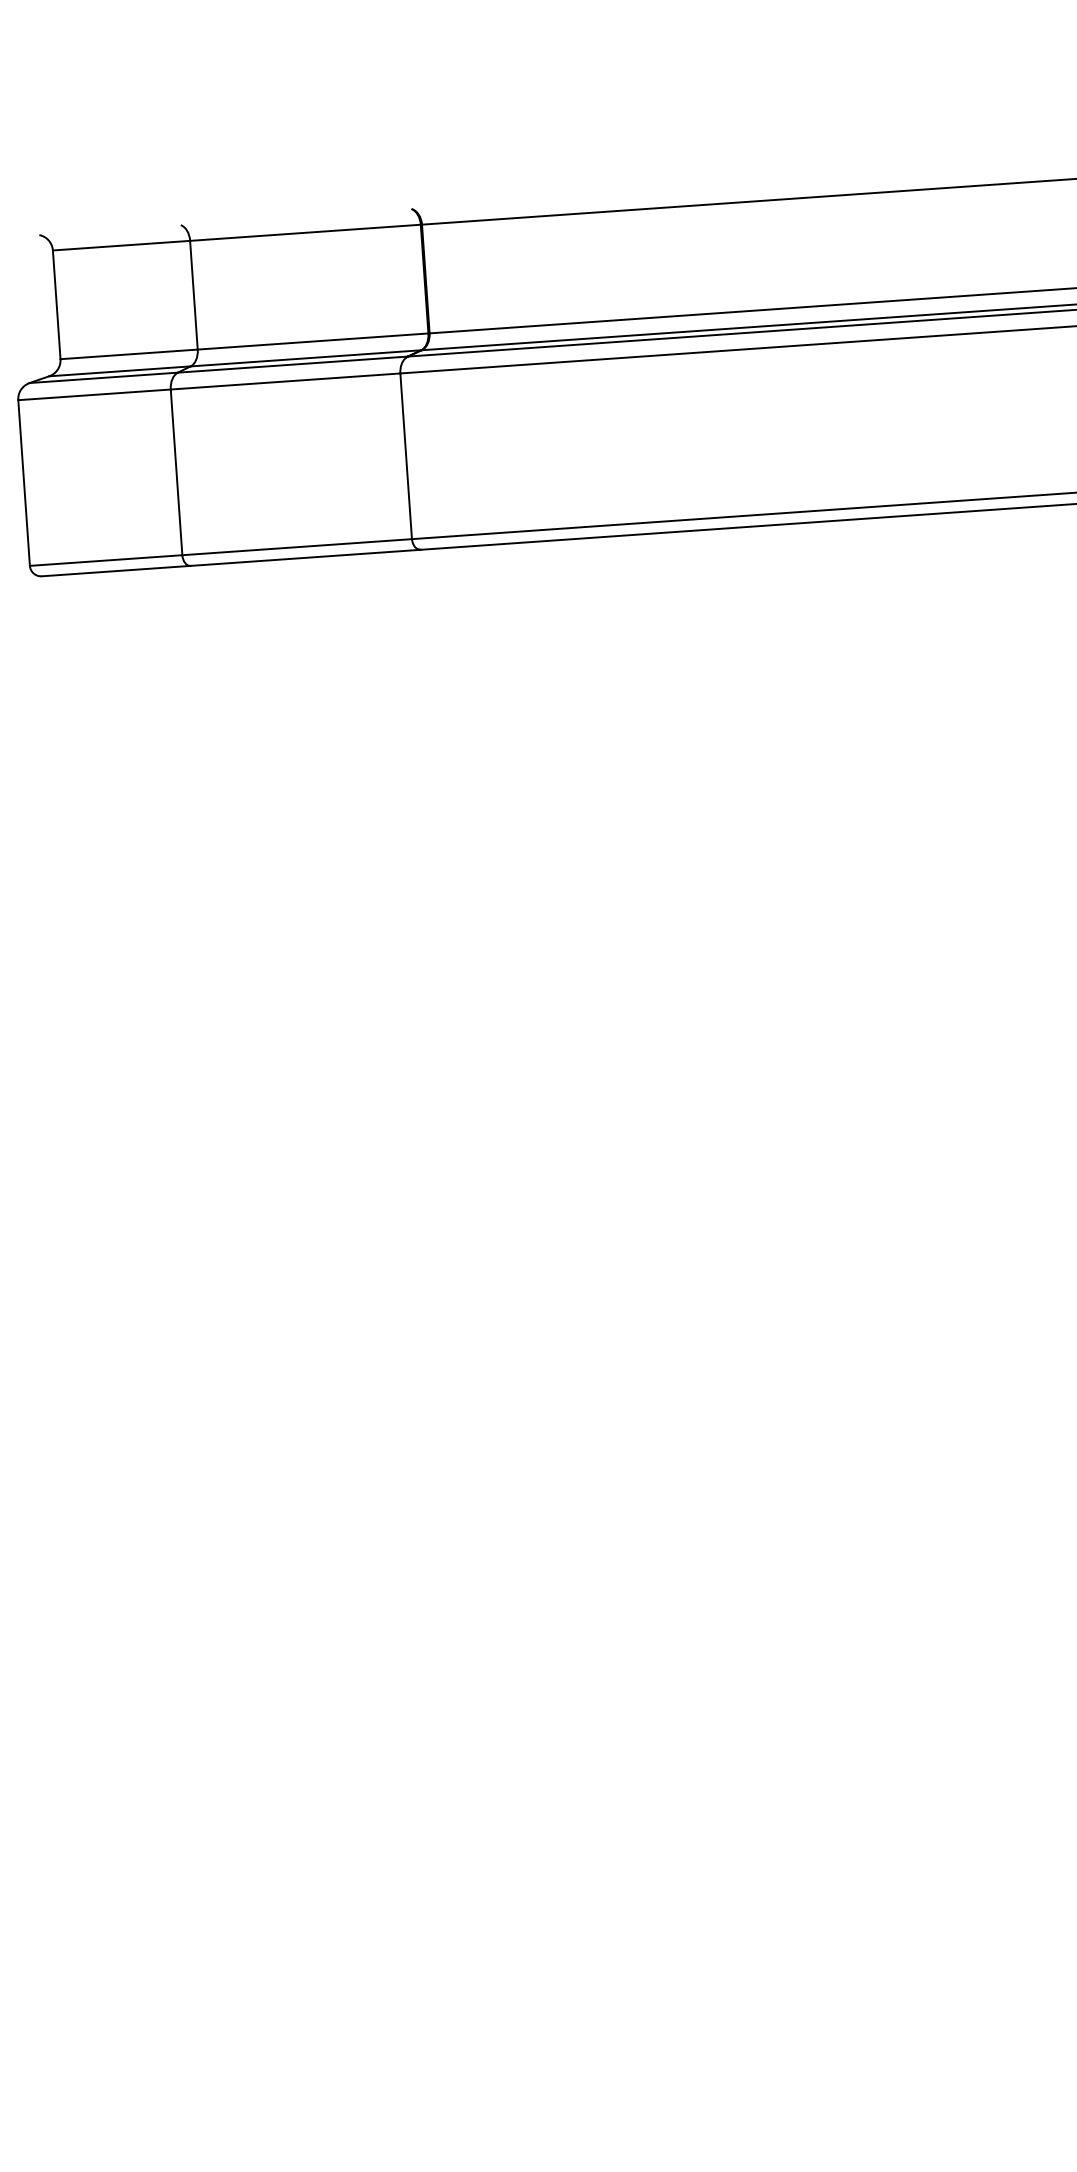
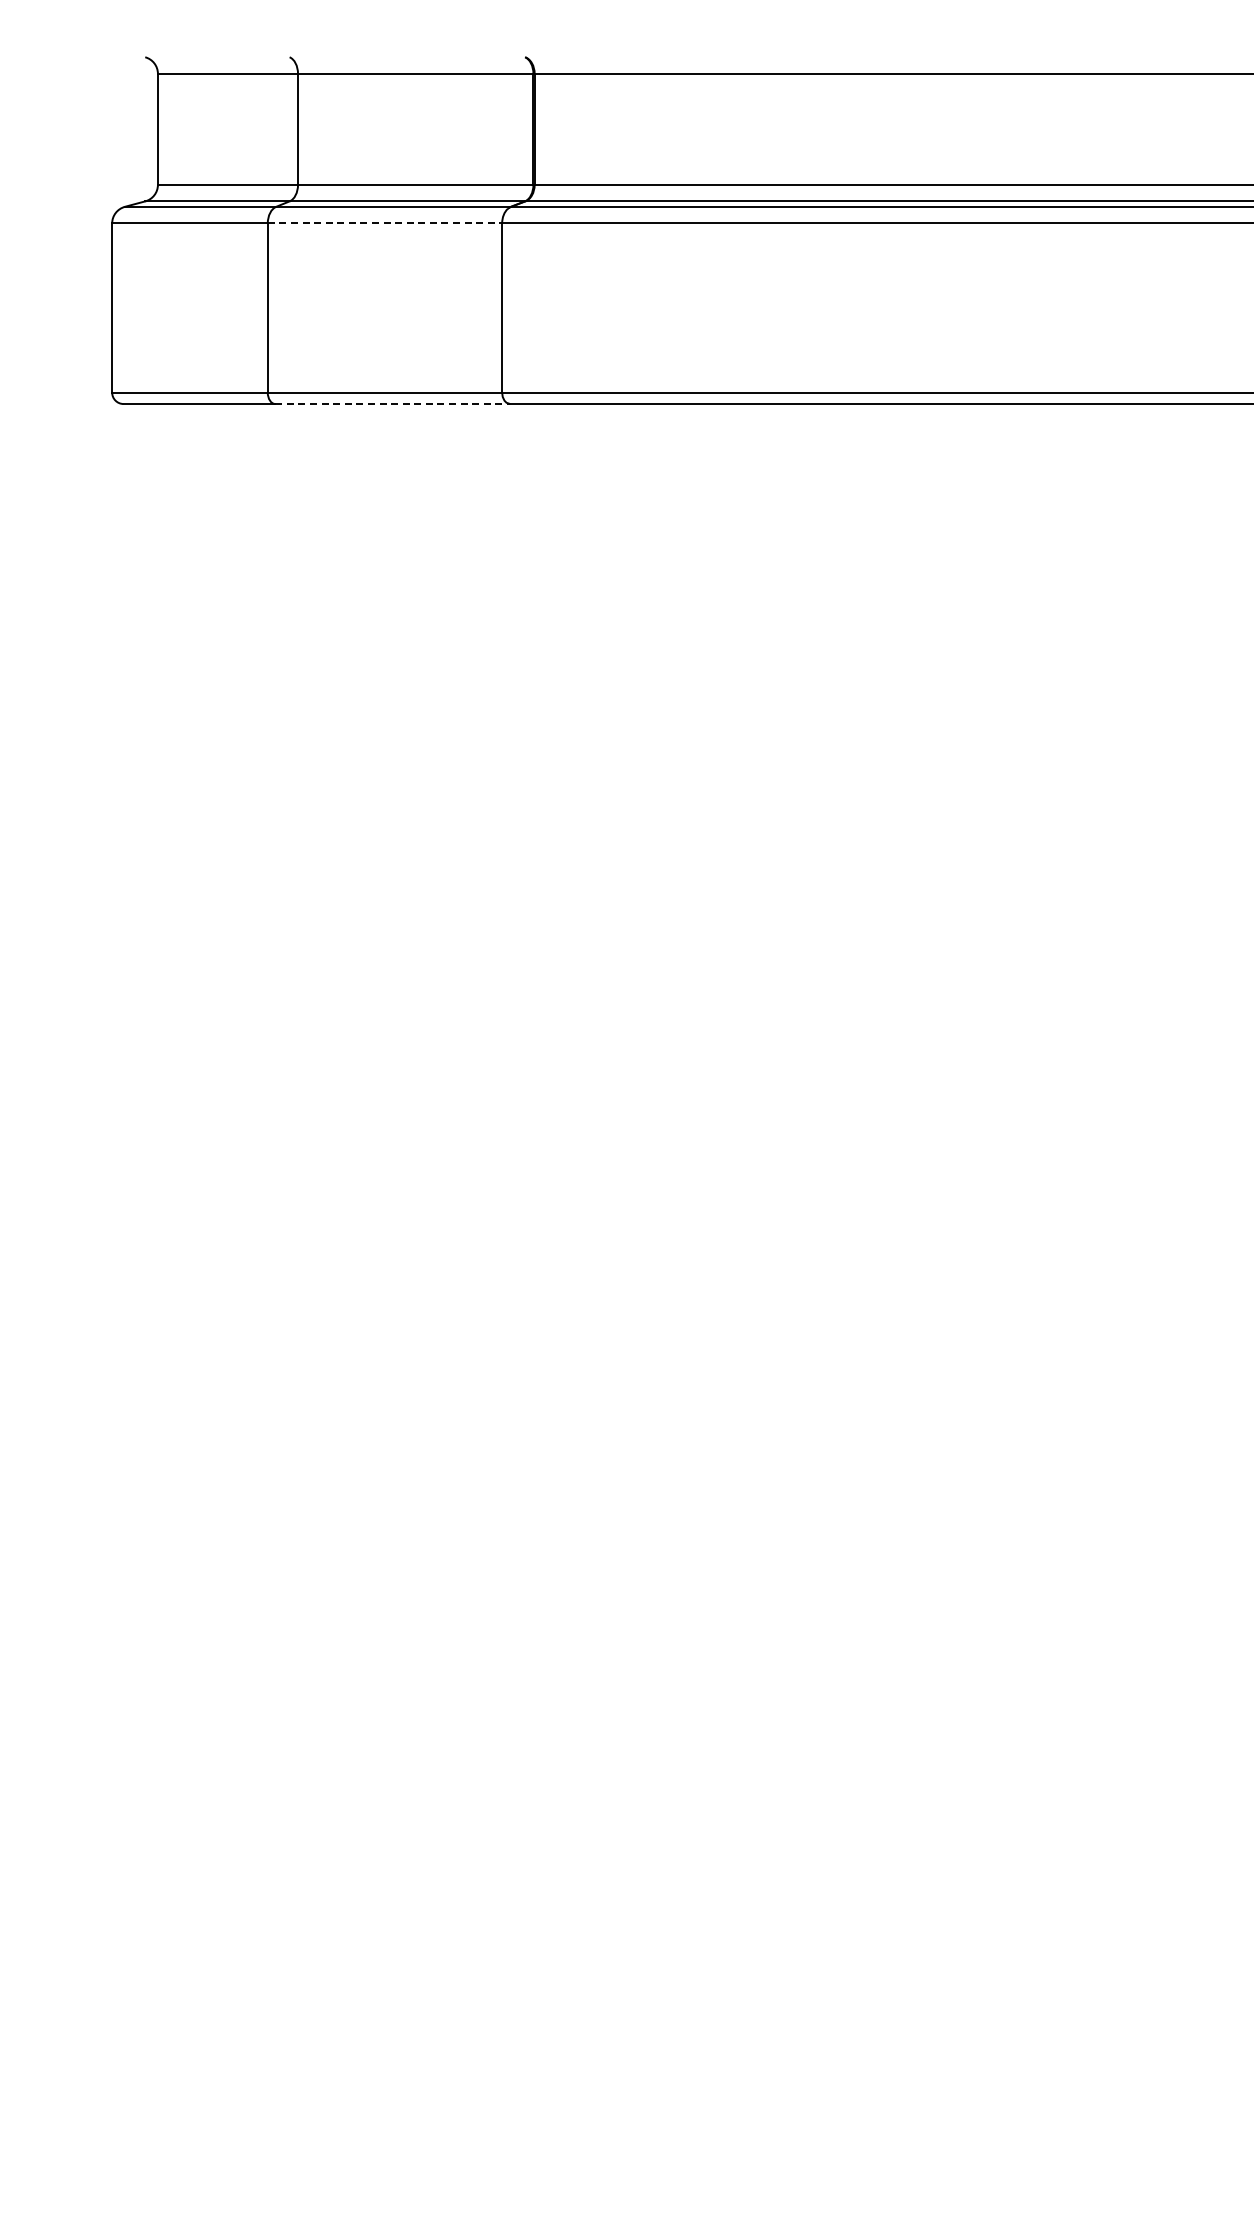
line: (286, 381) -> (385, 223), solid -> dashed
line: (306, 558) -> (393, 404), solid -> dashed

